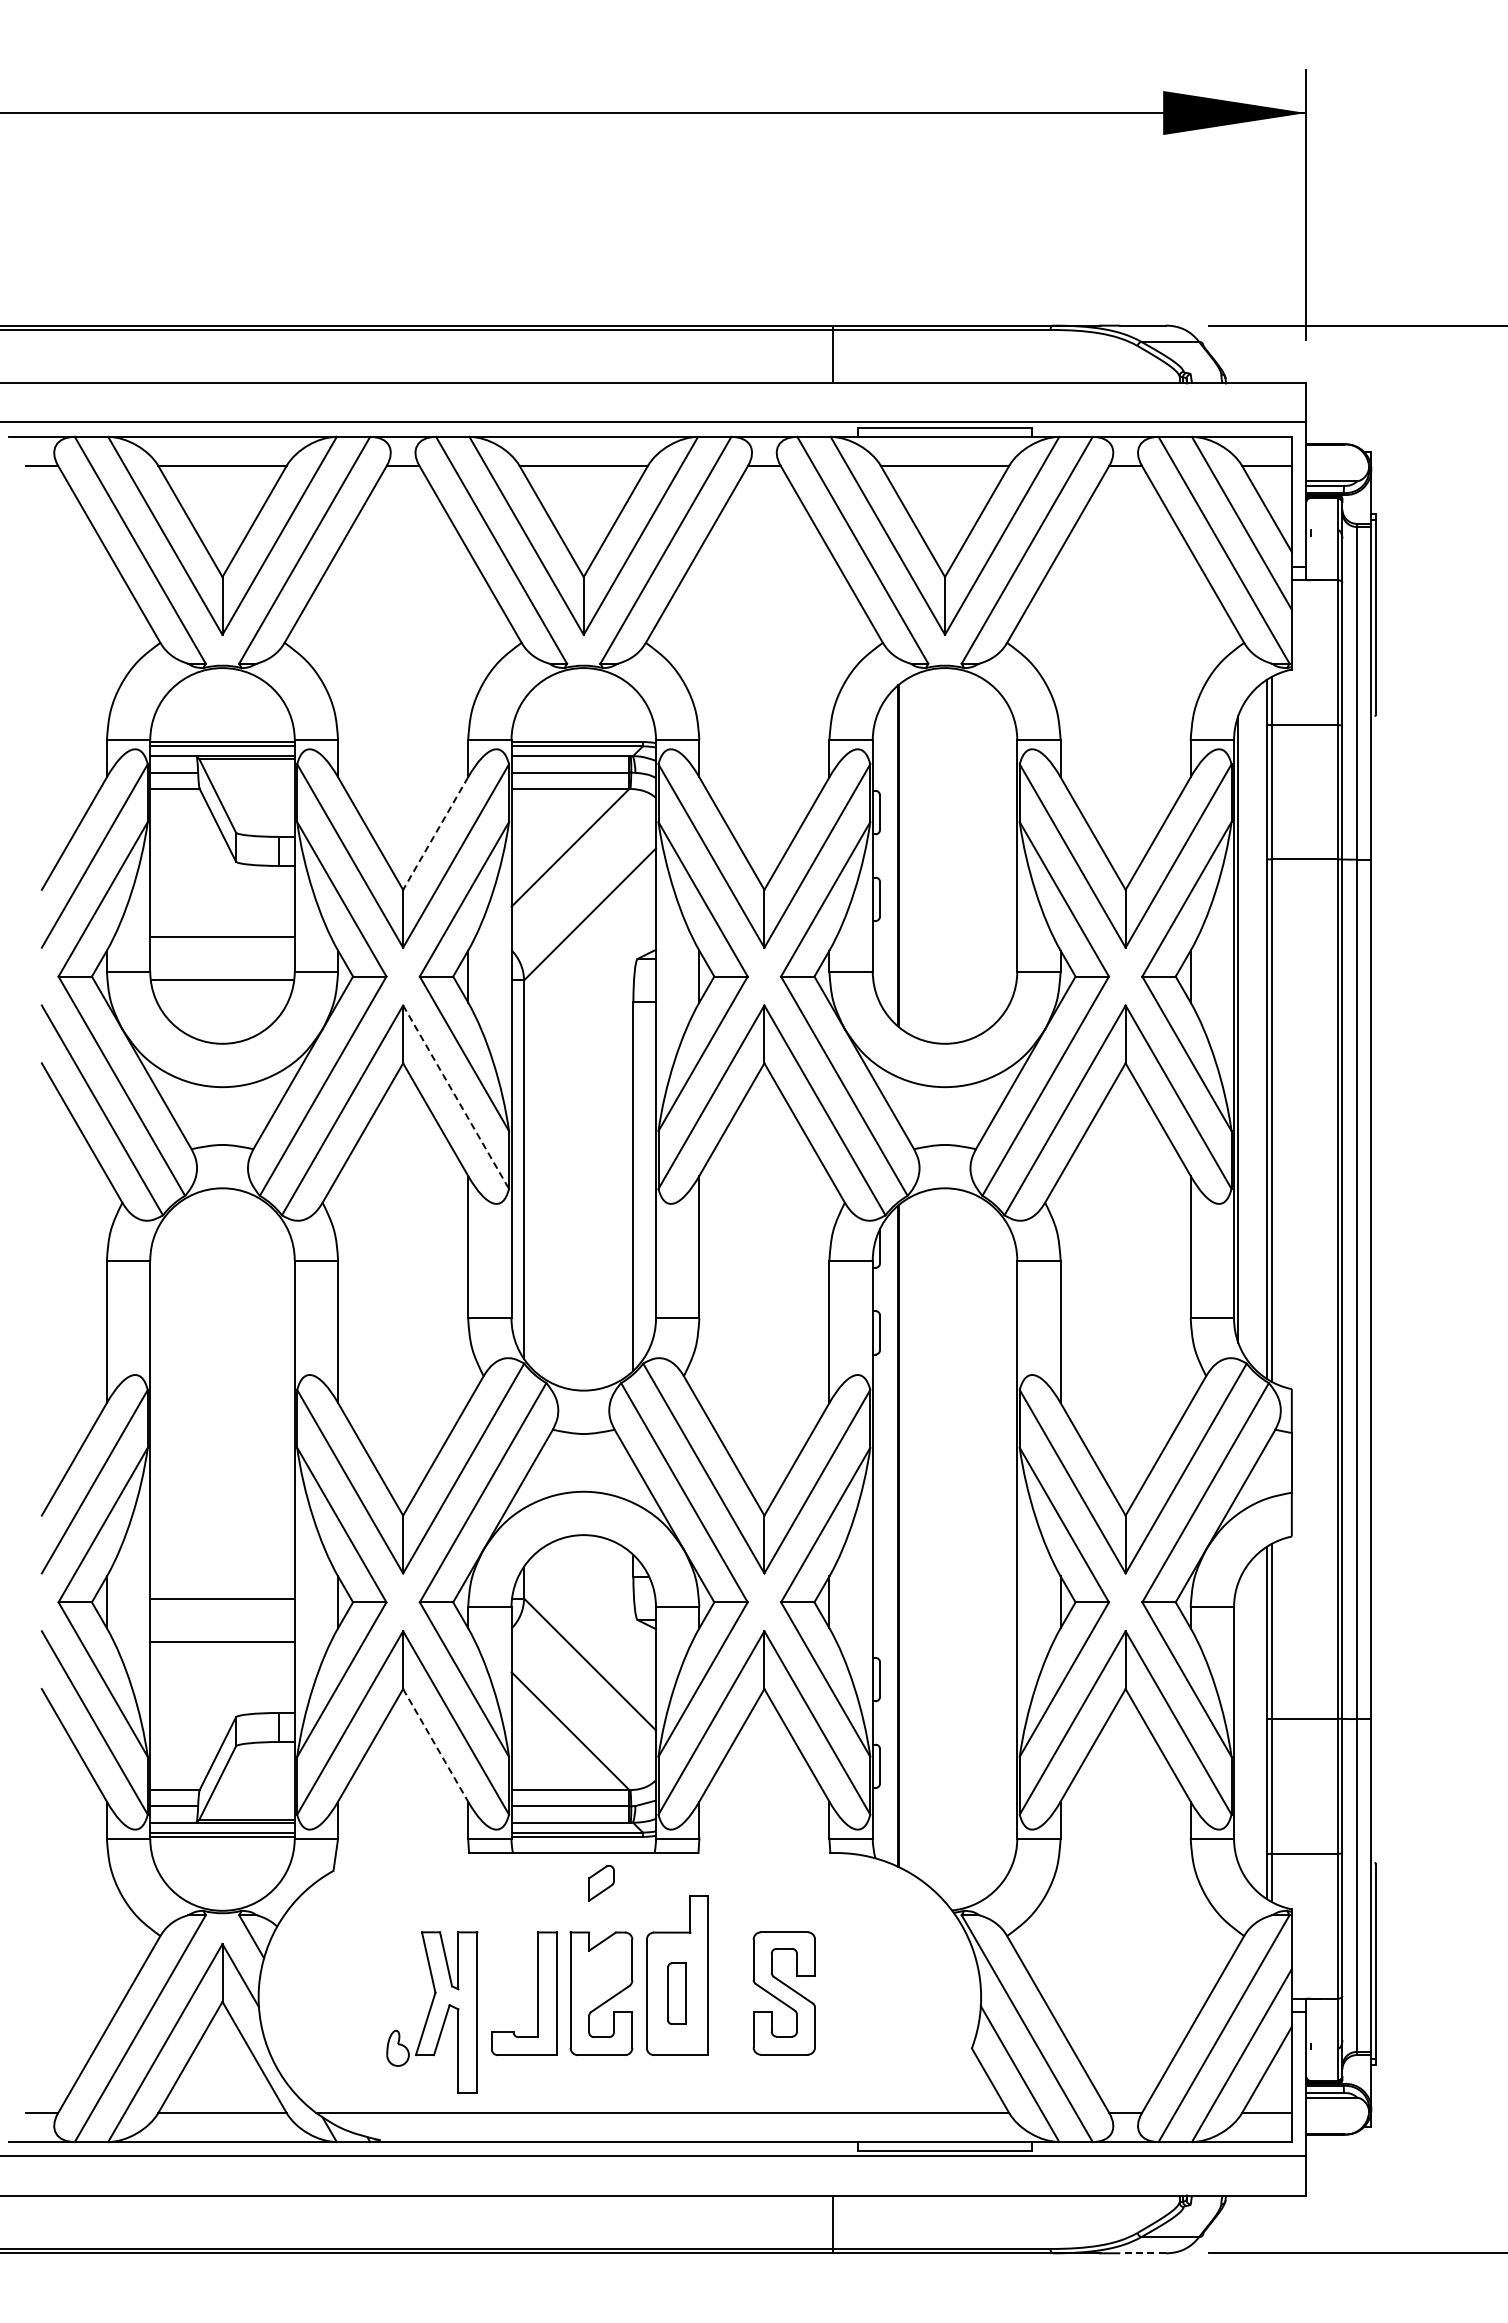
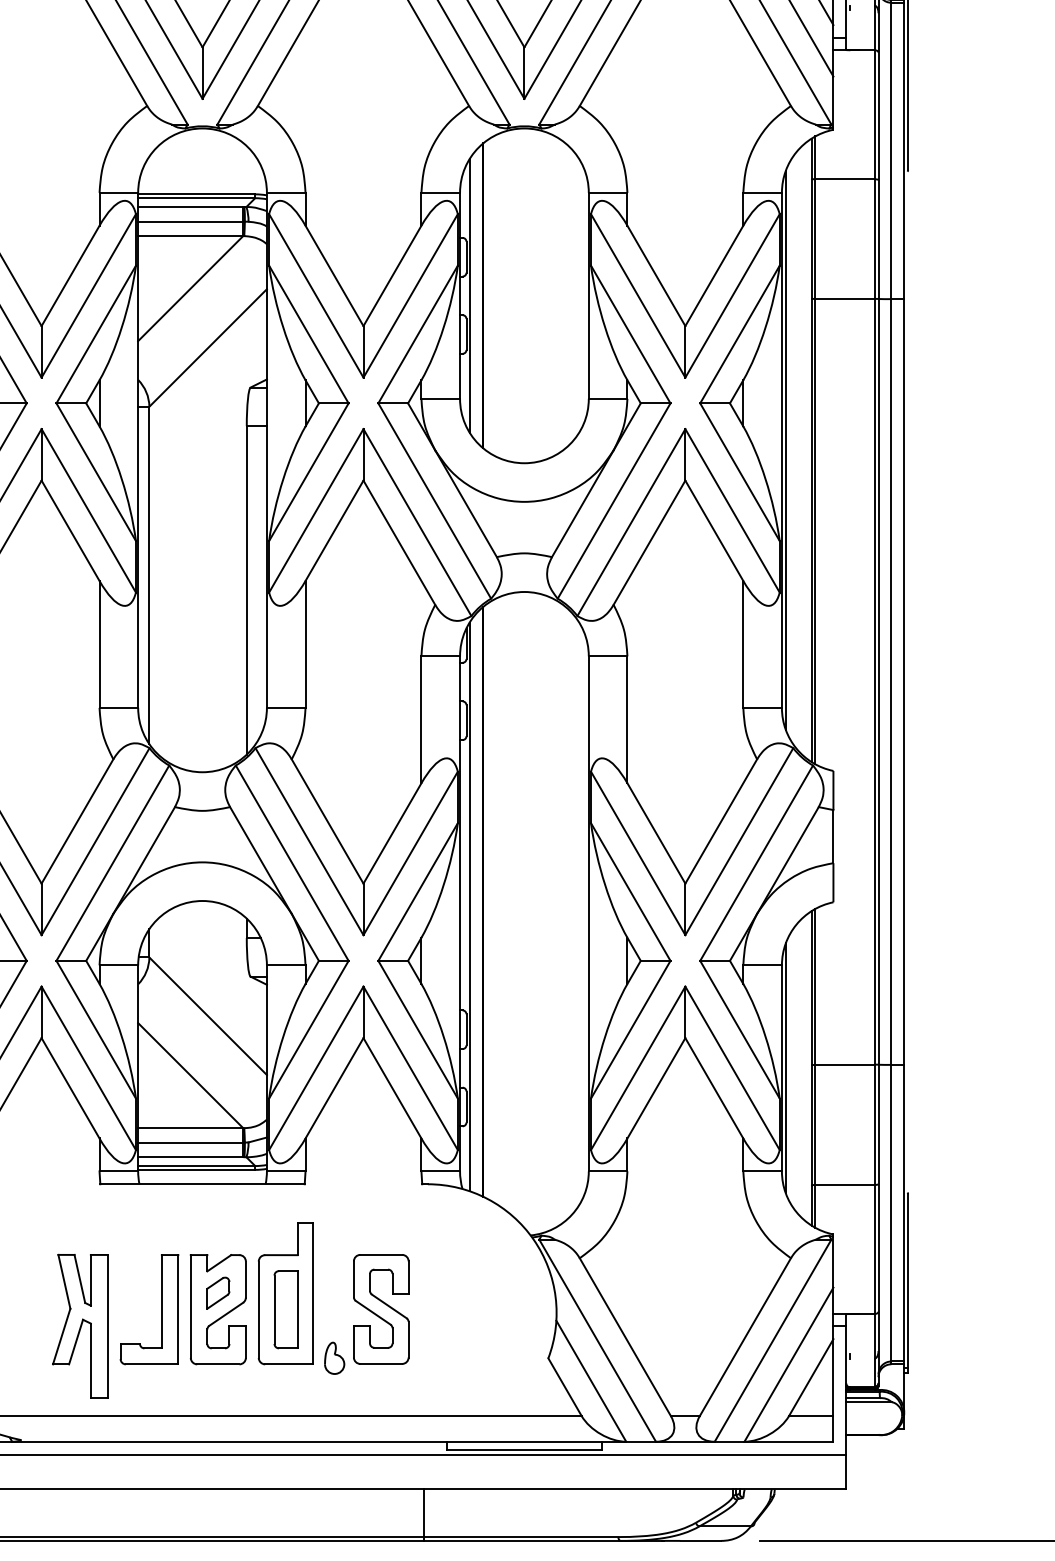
line: (435, 834) -> (70, 276), dashed -> solid
line: (883, 855) -> (469, 295), added
line: (456, 1097) -> (89, 511), dashed -> solid
line: (883, 1541) -> (469, 906), added
line: (1238, 1722) -> (785, 1067), added
line: (435, 1745) -> (70, 1088), dashed -> solid
part: (601, 1883) -> (218, 1293), moved
part: (676, 1993) -> (285, 1309), size x1.43
part: (397, 2047) -> (334, 1357), moved
line: (1143, 2253) -> (701, 1541), dashed -> solid

